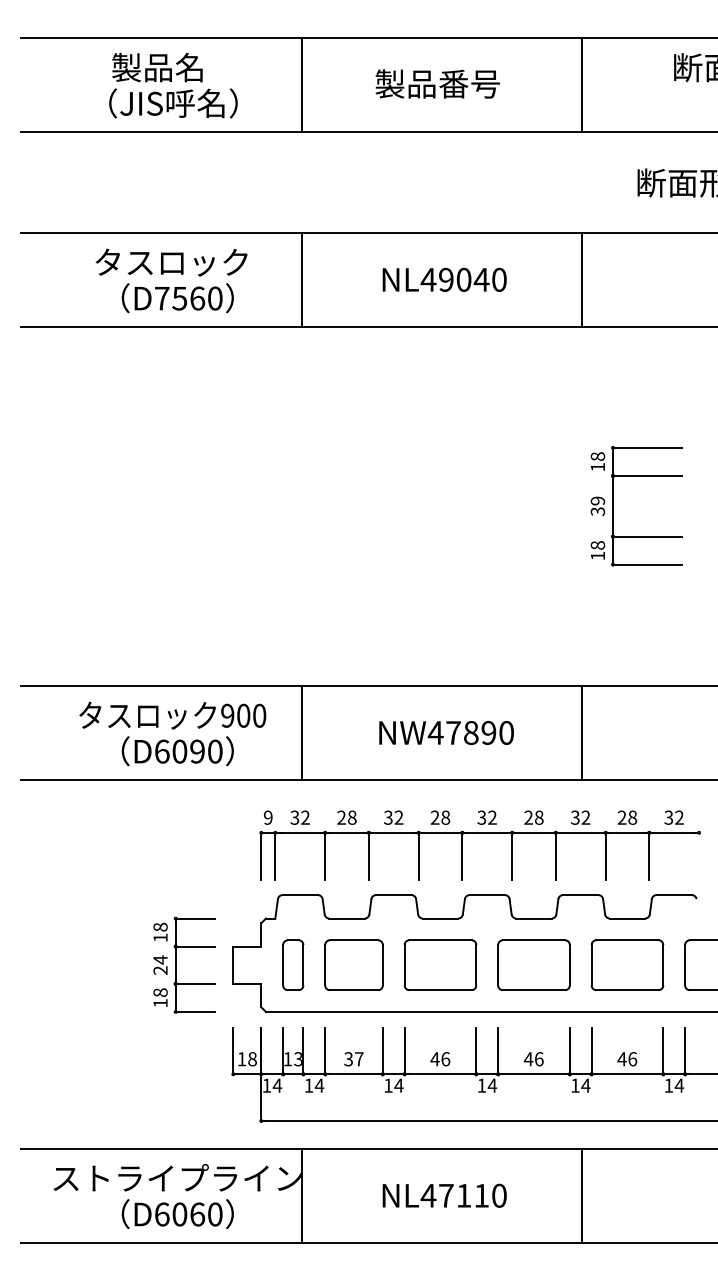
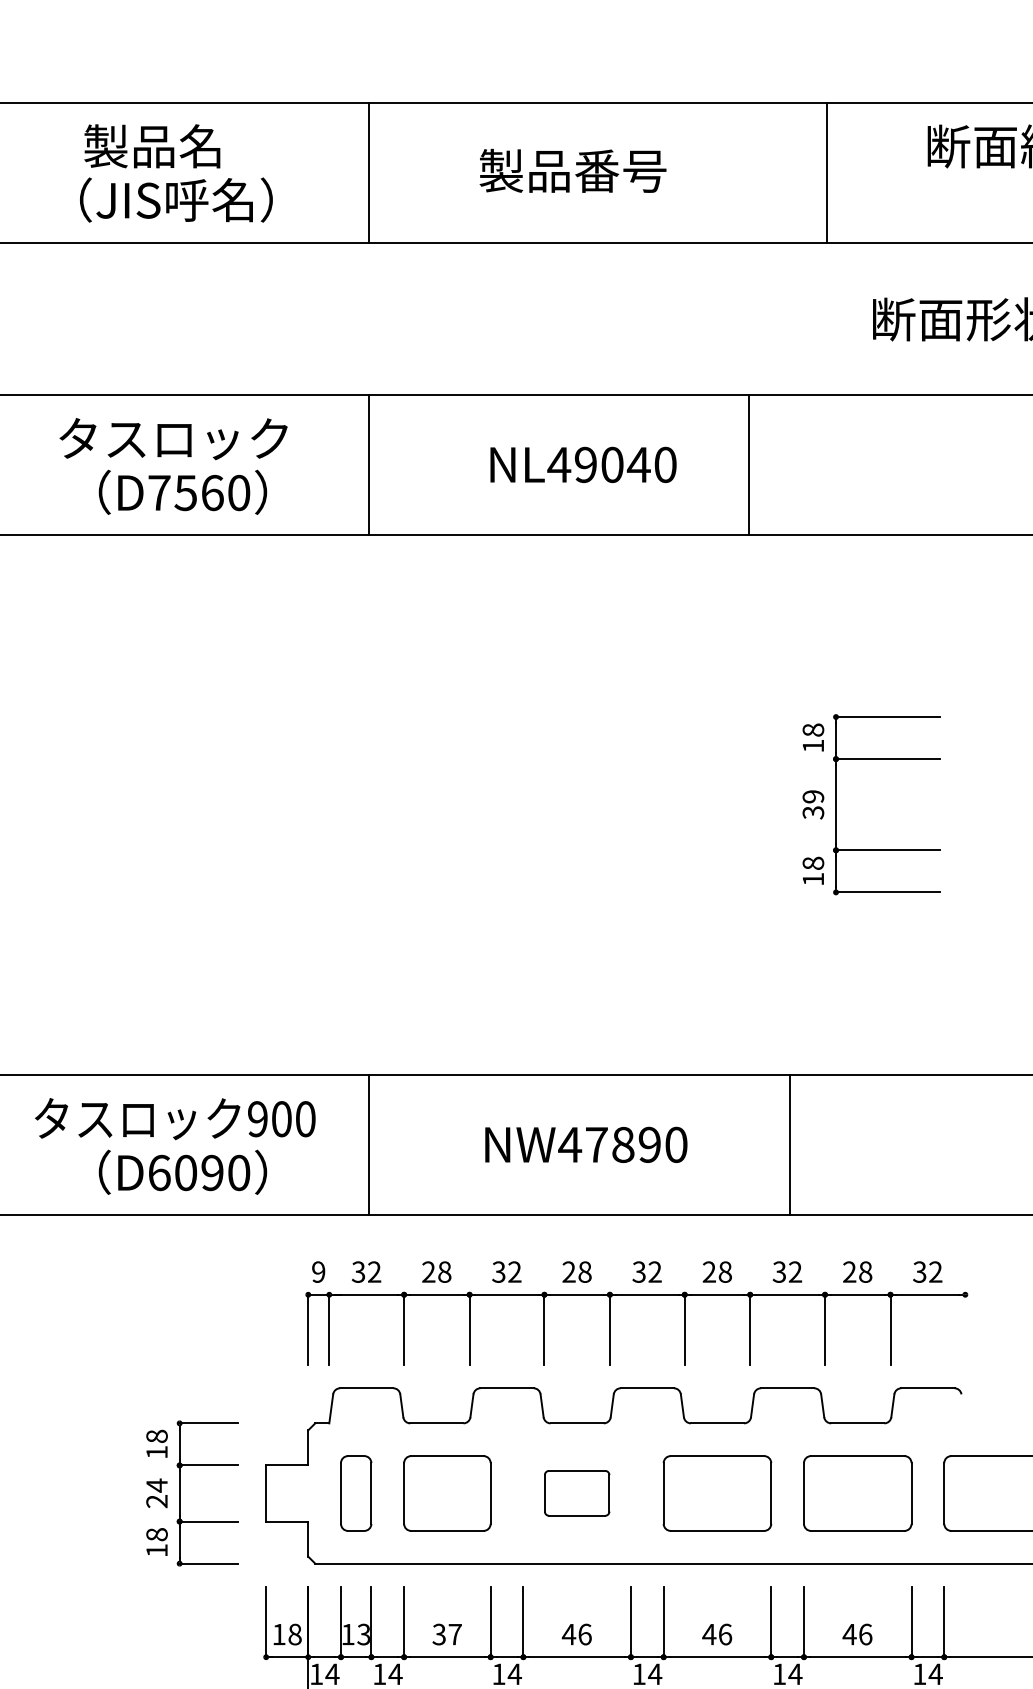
line: (582, 84) -> (827, 171), moved
line: (582, 279) -> (749, 464), moved
part: (440, 964) -> (577, 1492), size x0.6

